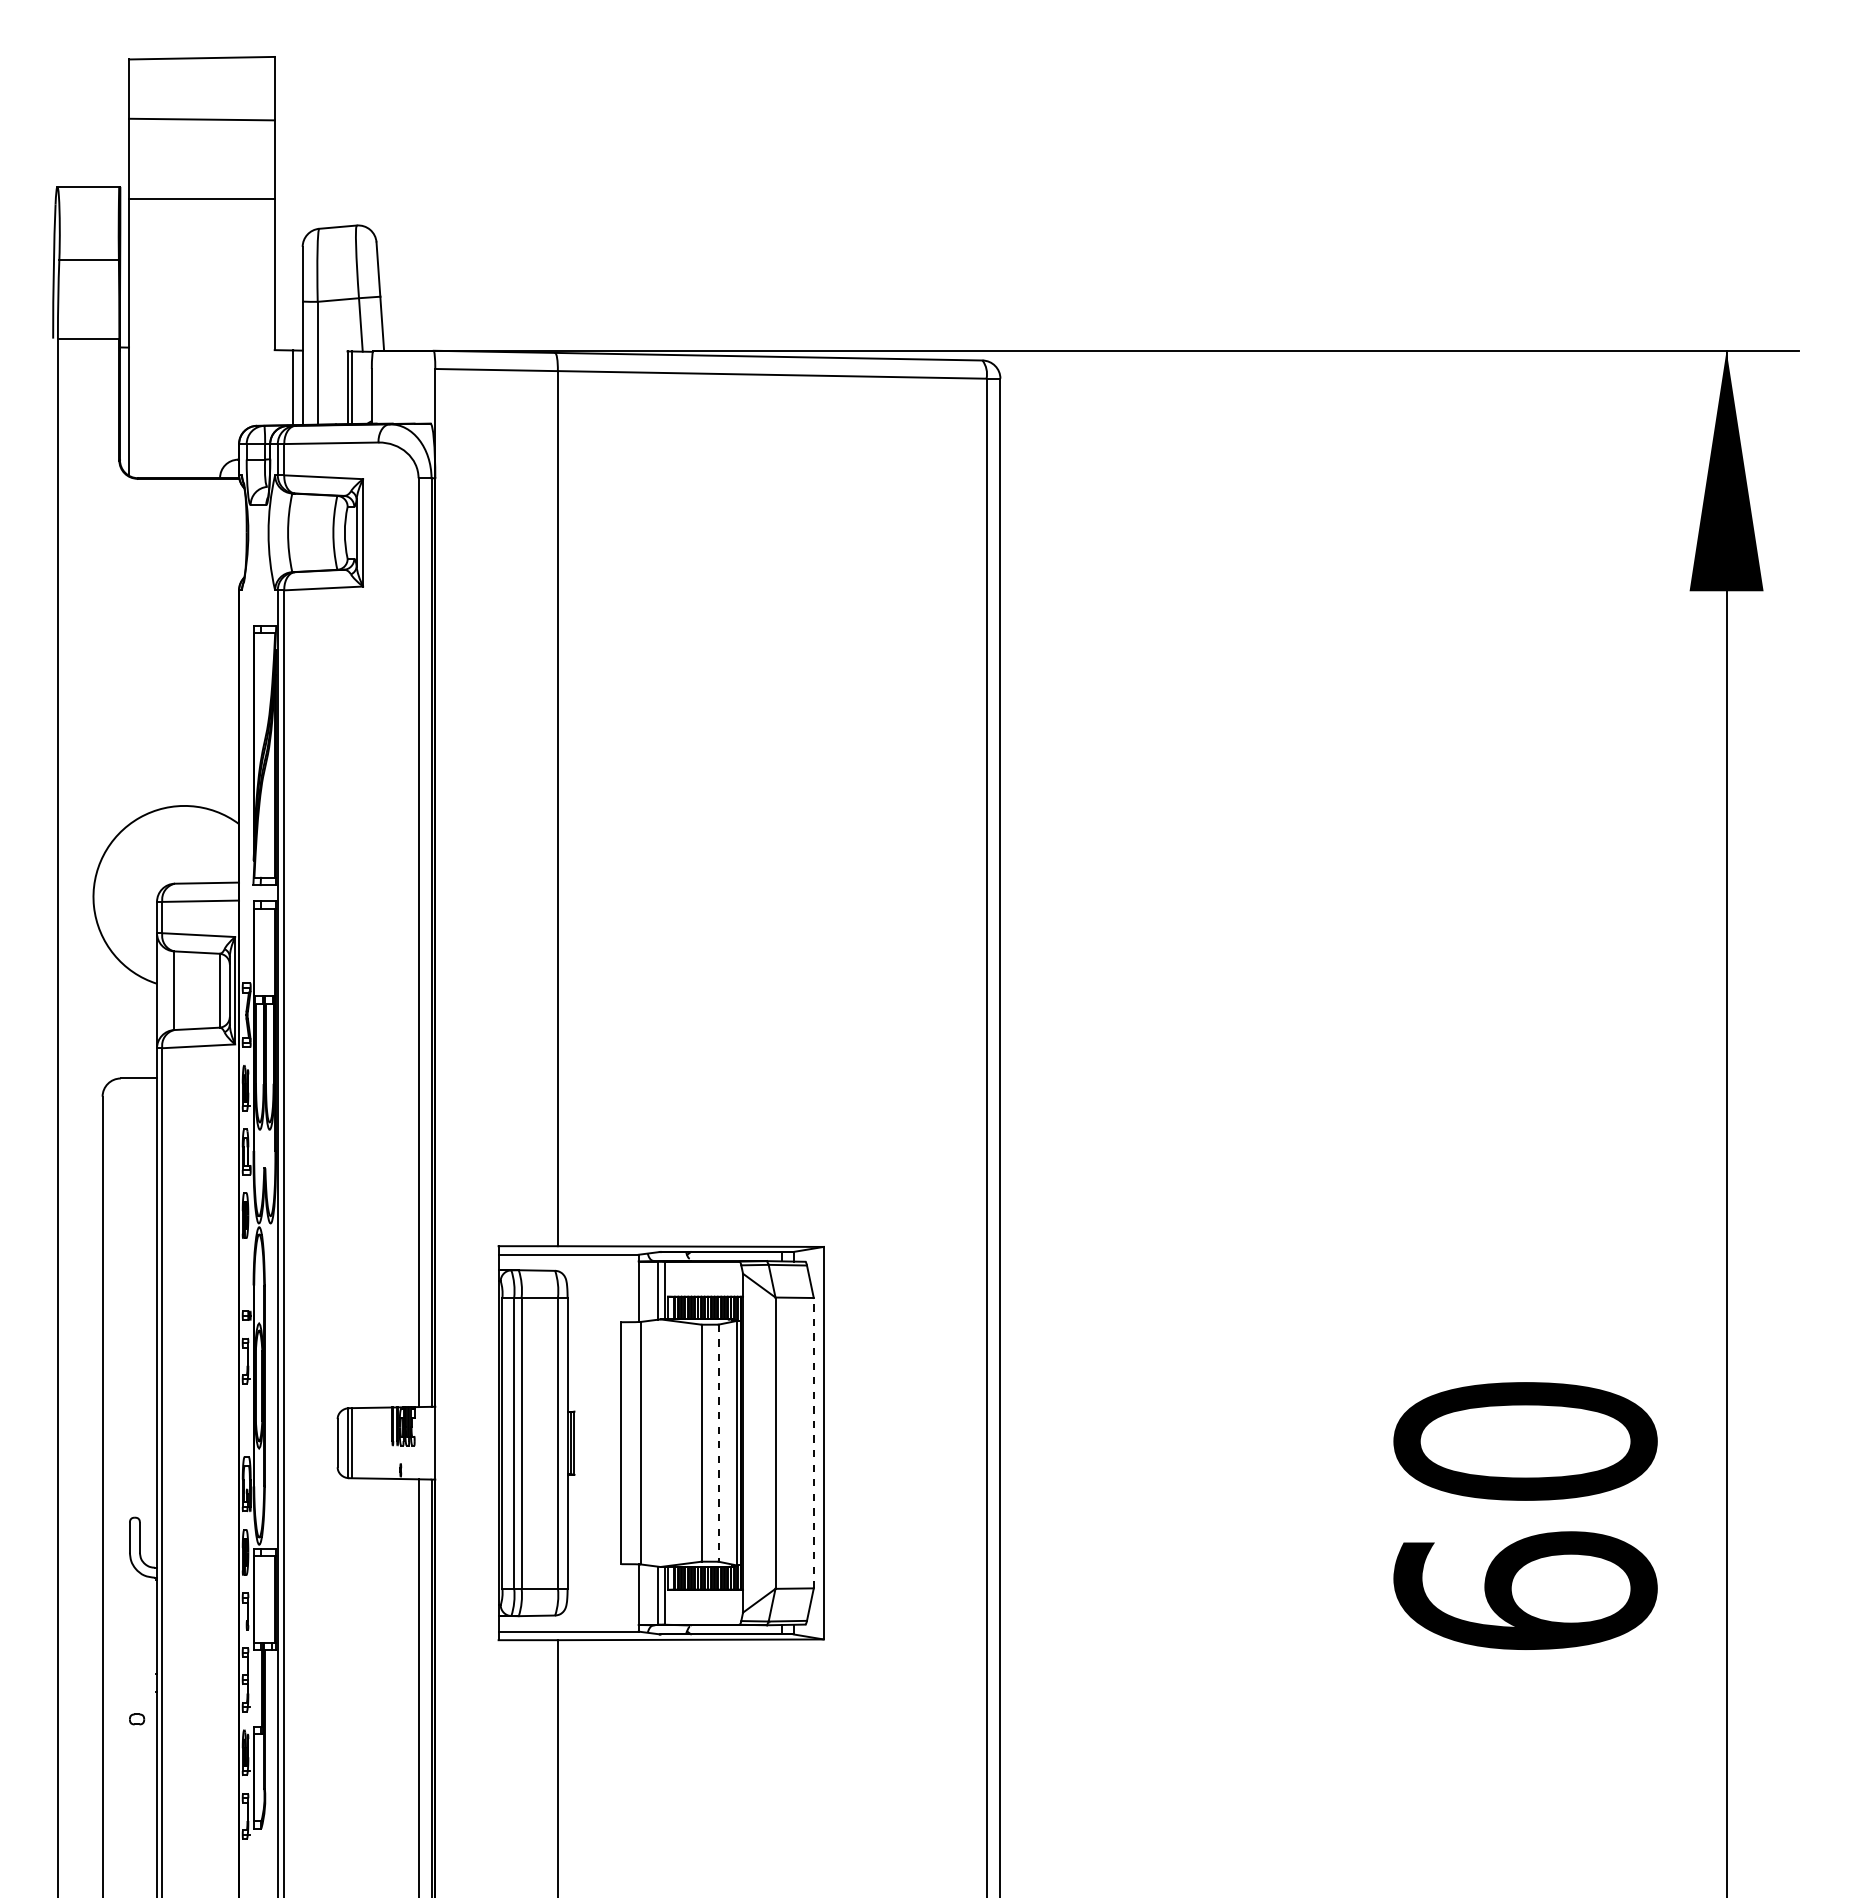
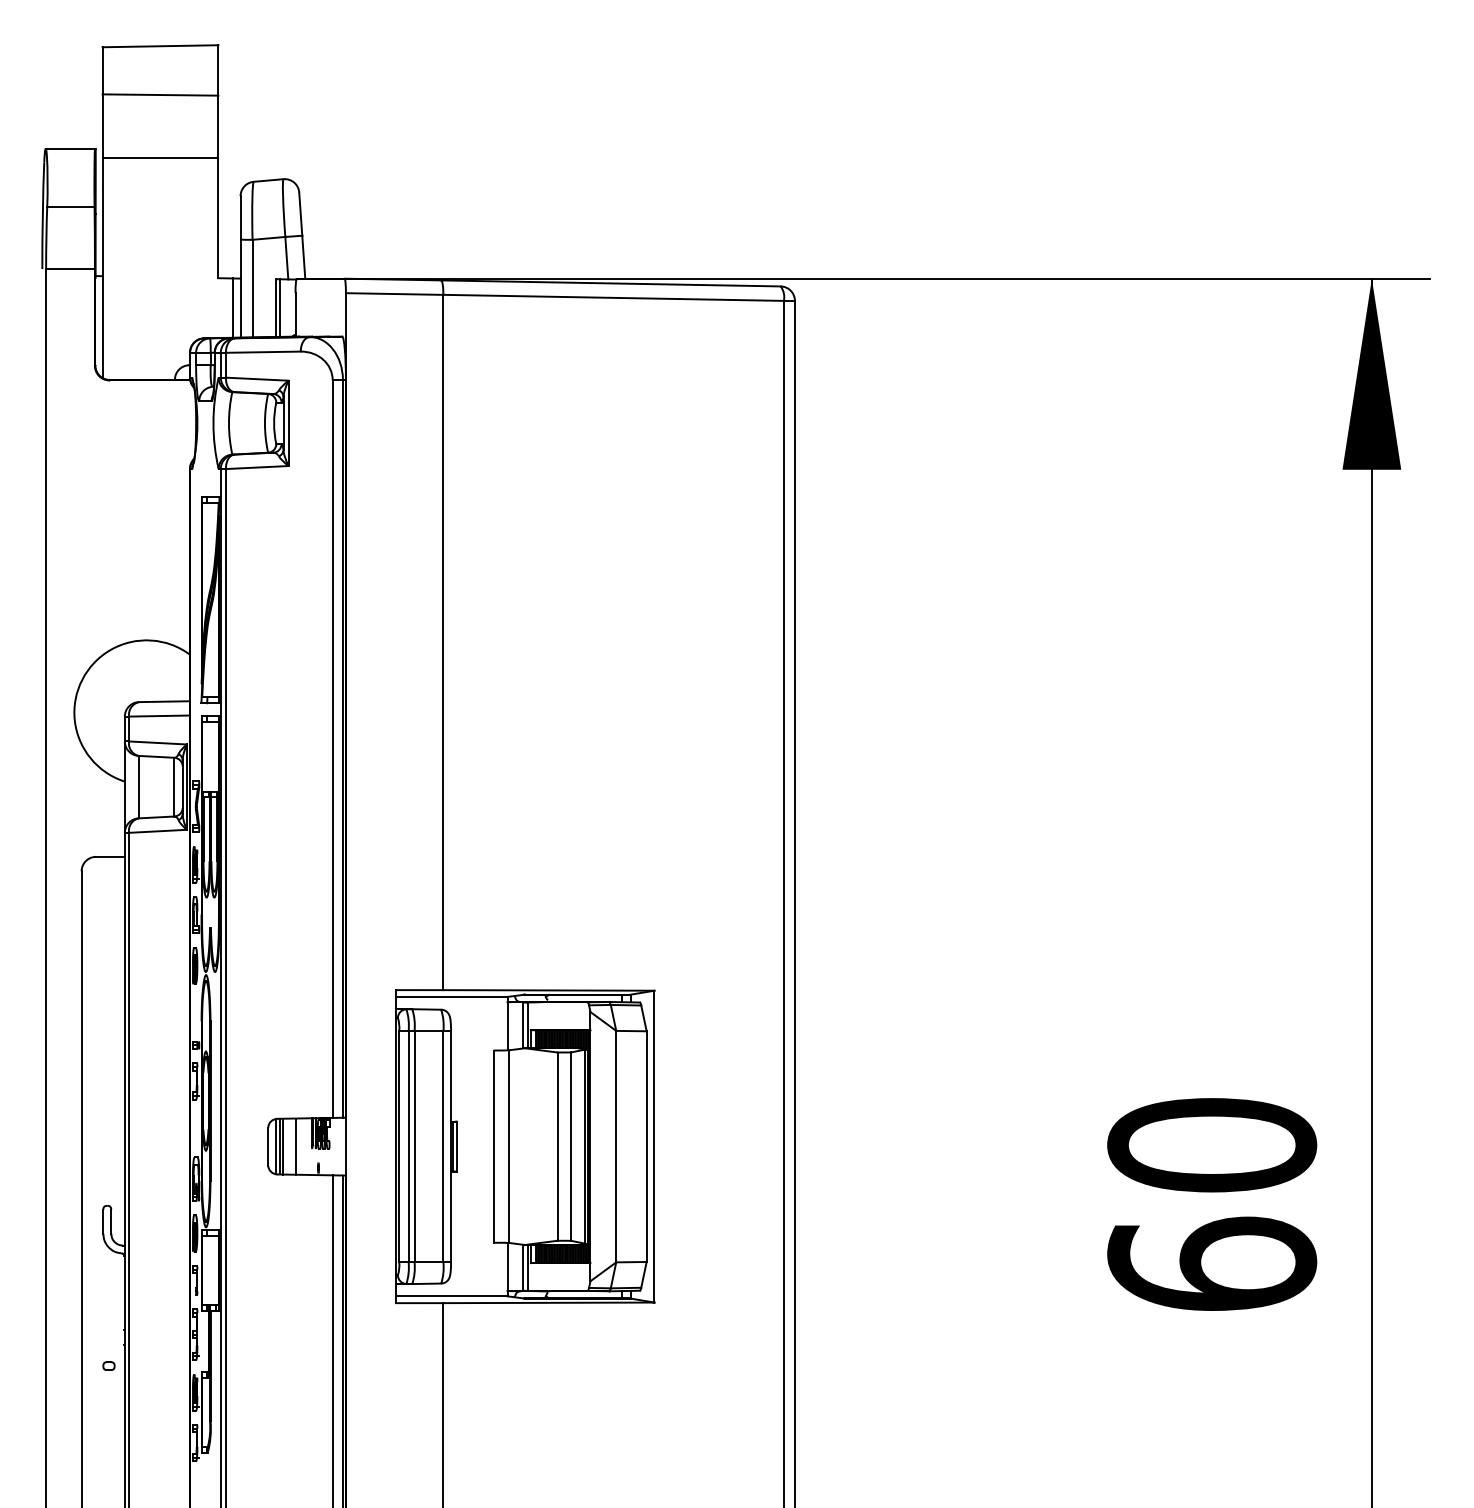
line: (371, 1442) -> (295, 1146), added
line: (813, 1442) -> (646, 1146), dashed -> solid
line: (355, 1443) -> (282, 1146), added
line: (718, 1443) -> (570, 1146), dashed -> solid

